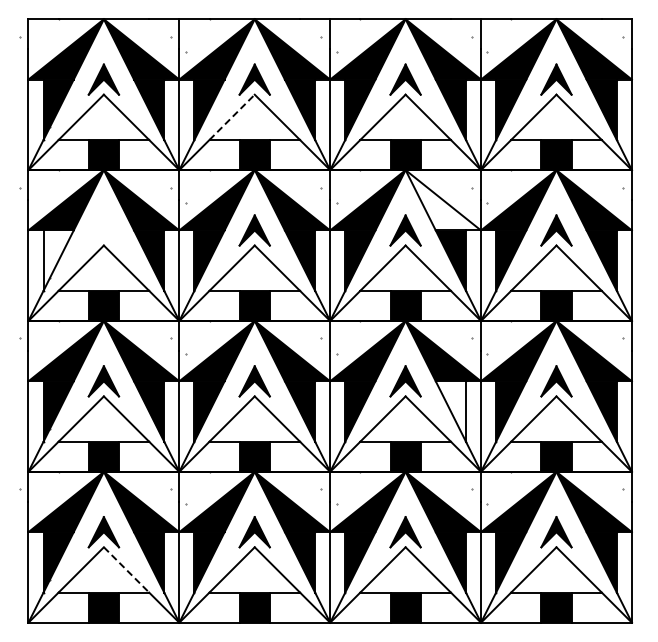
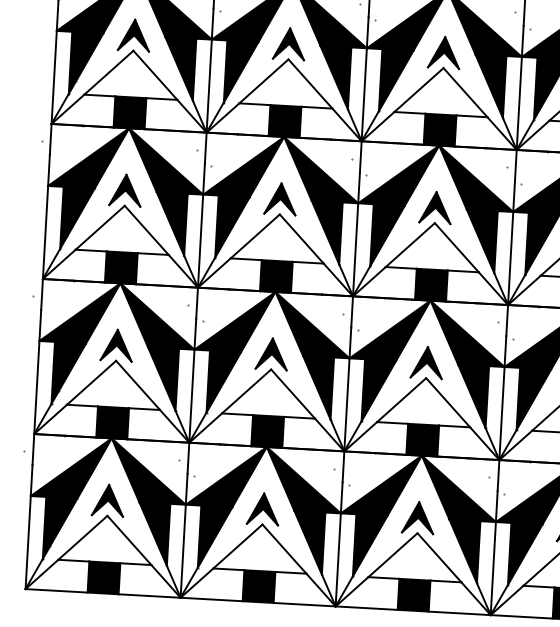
line: (232, 116) -> (264, 80), dashed -> solid
fill: (443, 200) -> (476, 179), added
part: (103, 230) -> (125, 190), added
fill: (58, 260) -> (77, 218), added
fill: (450, 411) -> (471, 396), added
line: (126, 570) -> (129, 541), dashed -> solid

